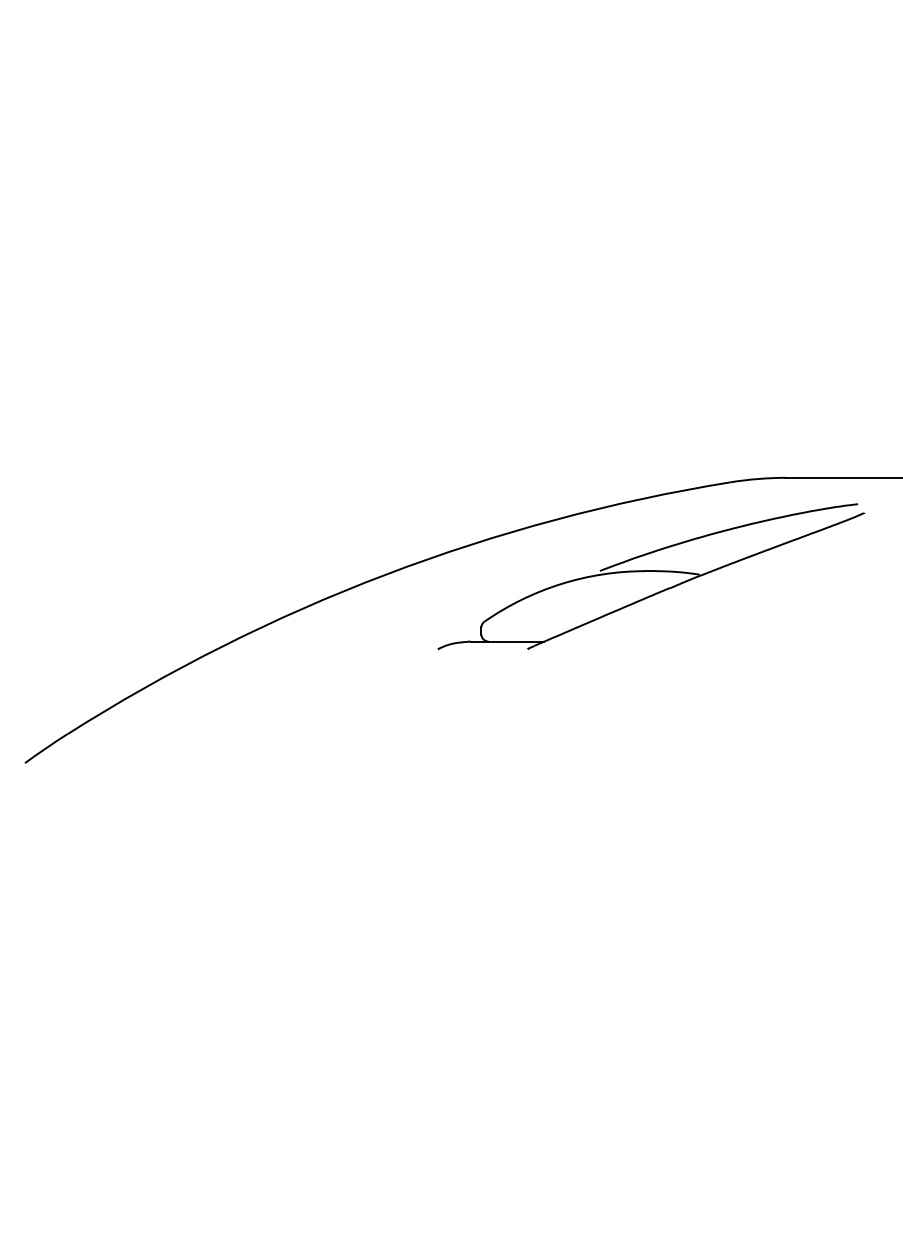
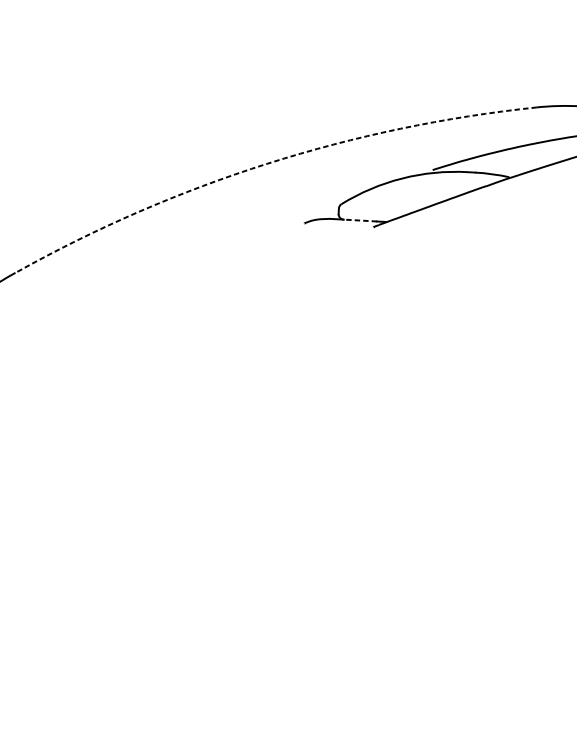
arc: (386, 574) -> (268, 163), solid -> dashed
line: (510, 641) -> (360, 220), solid -> dashed

